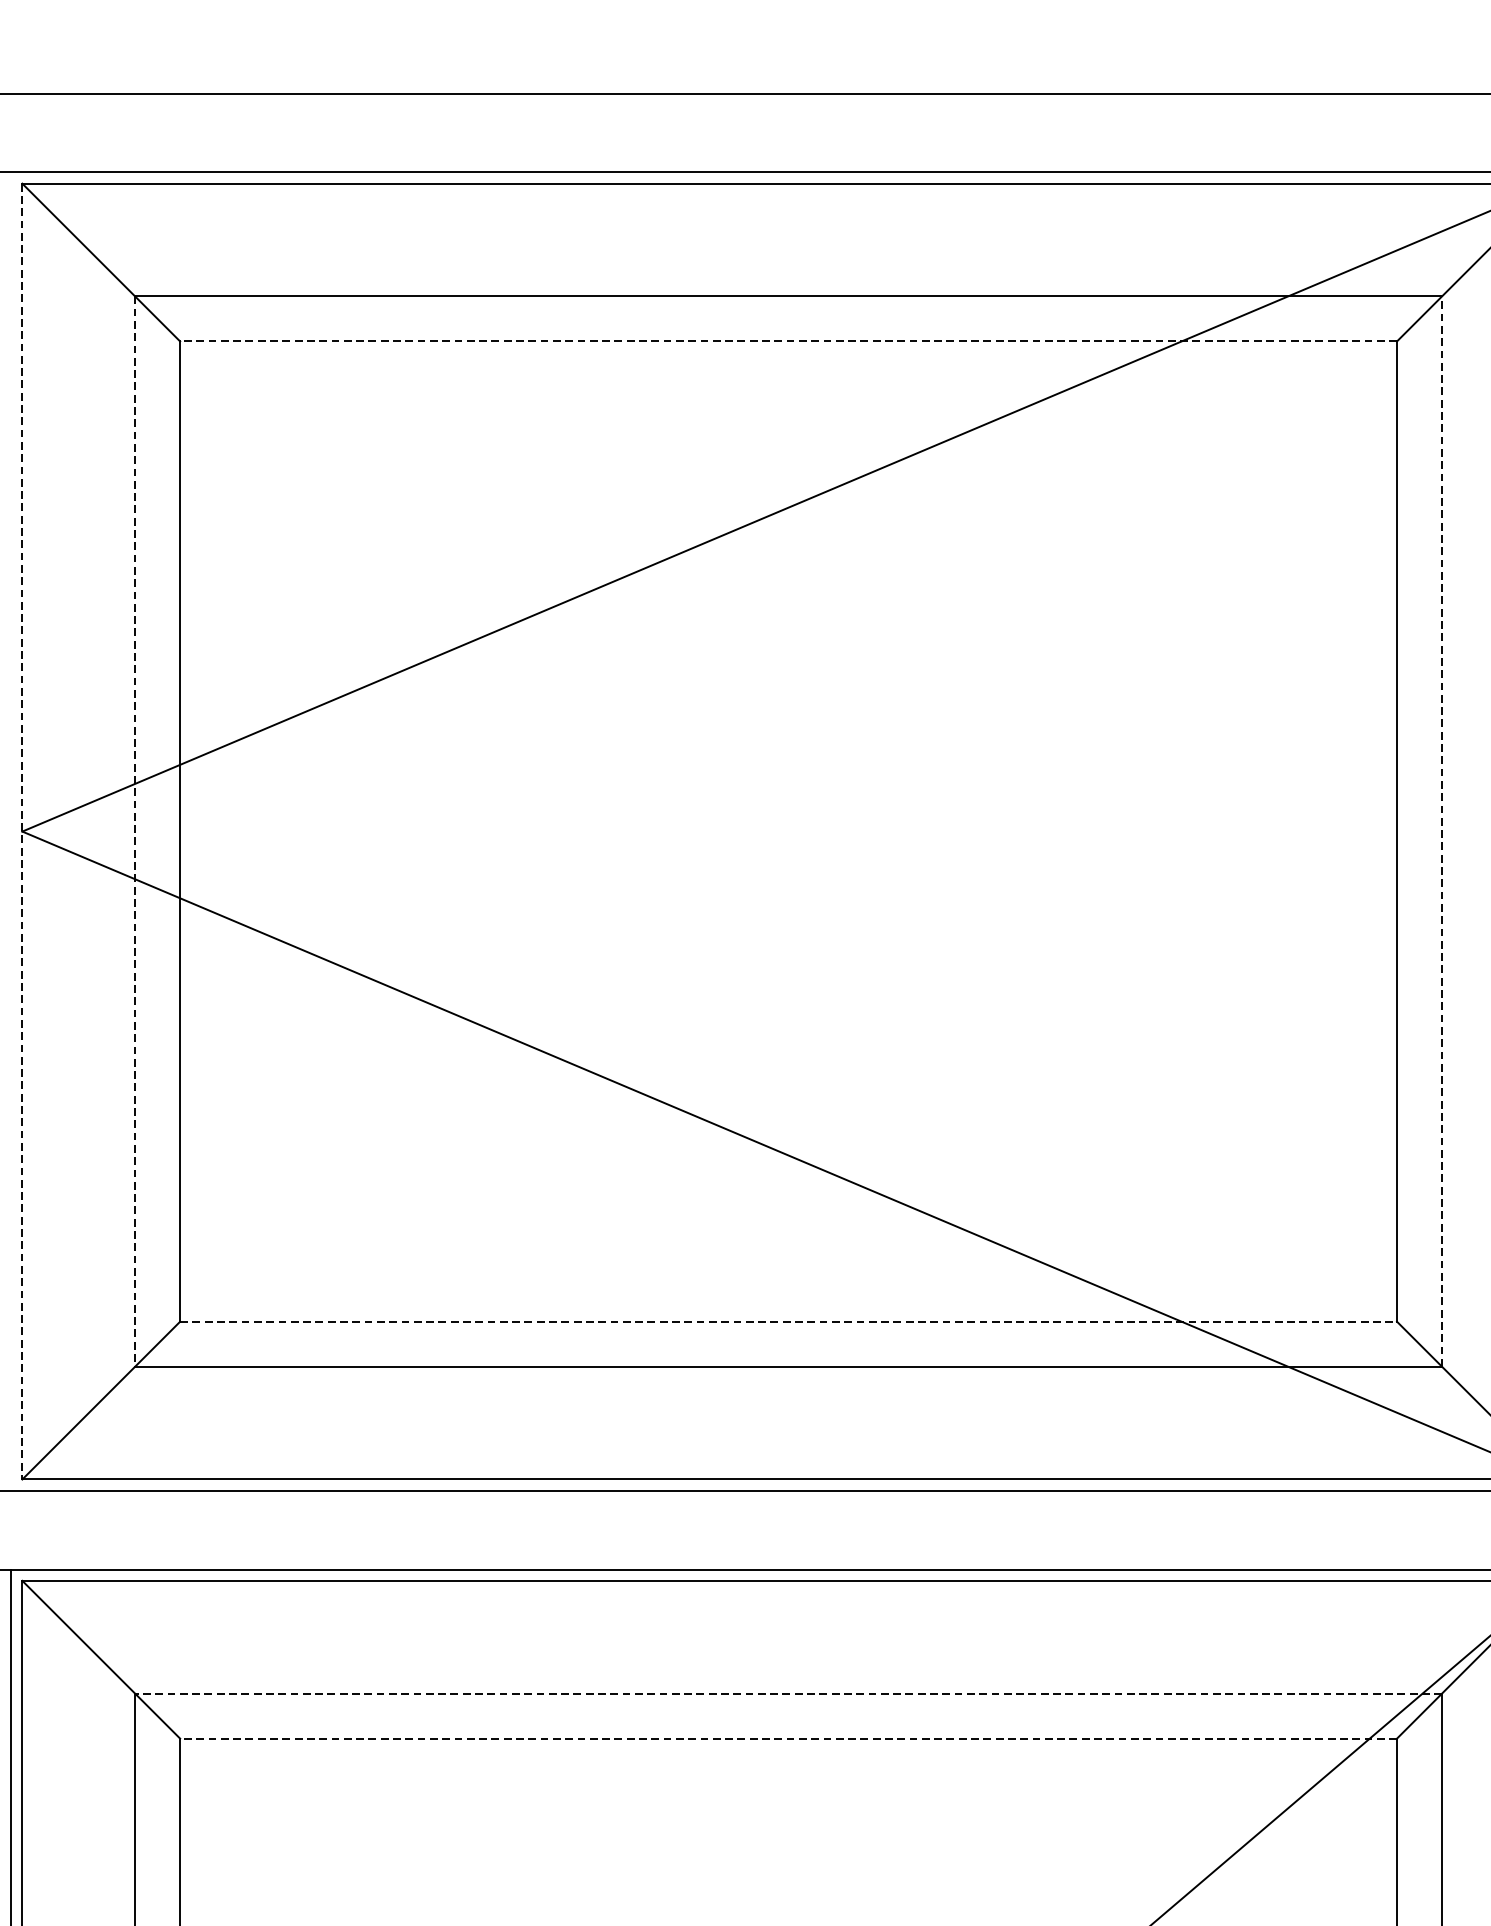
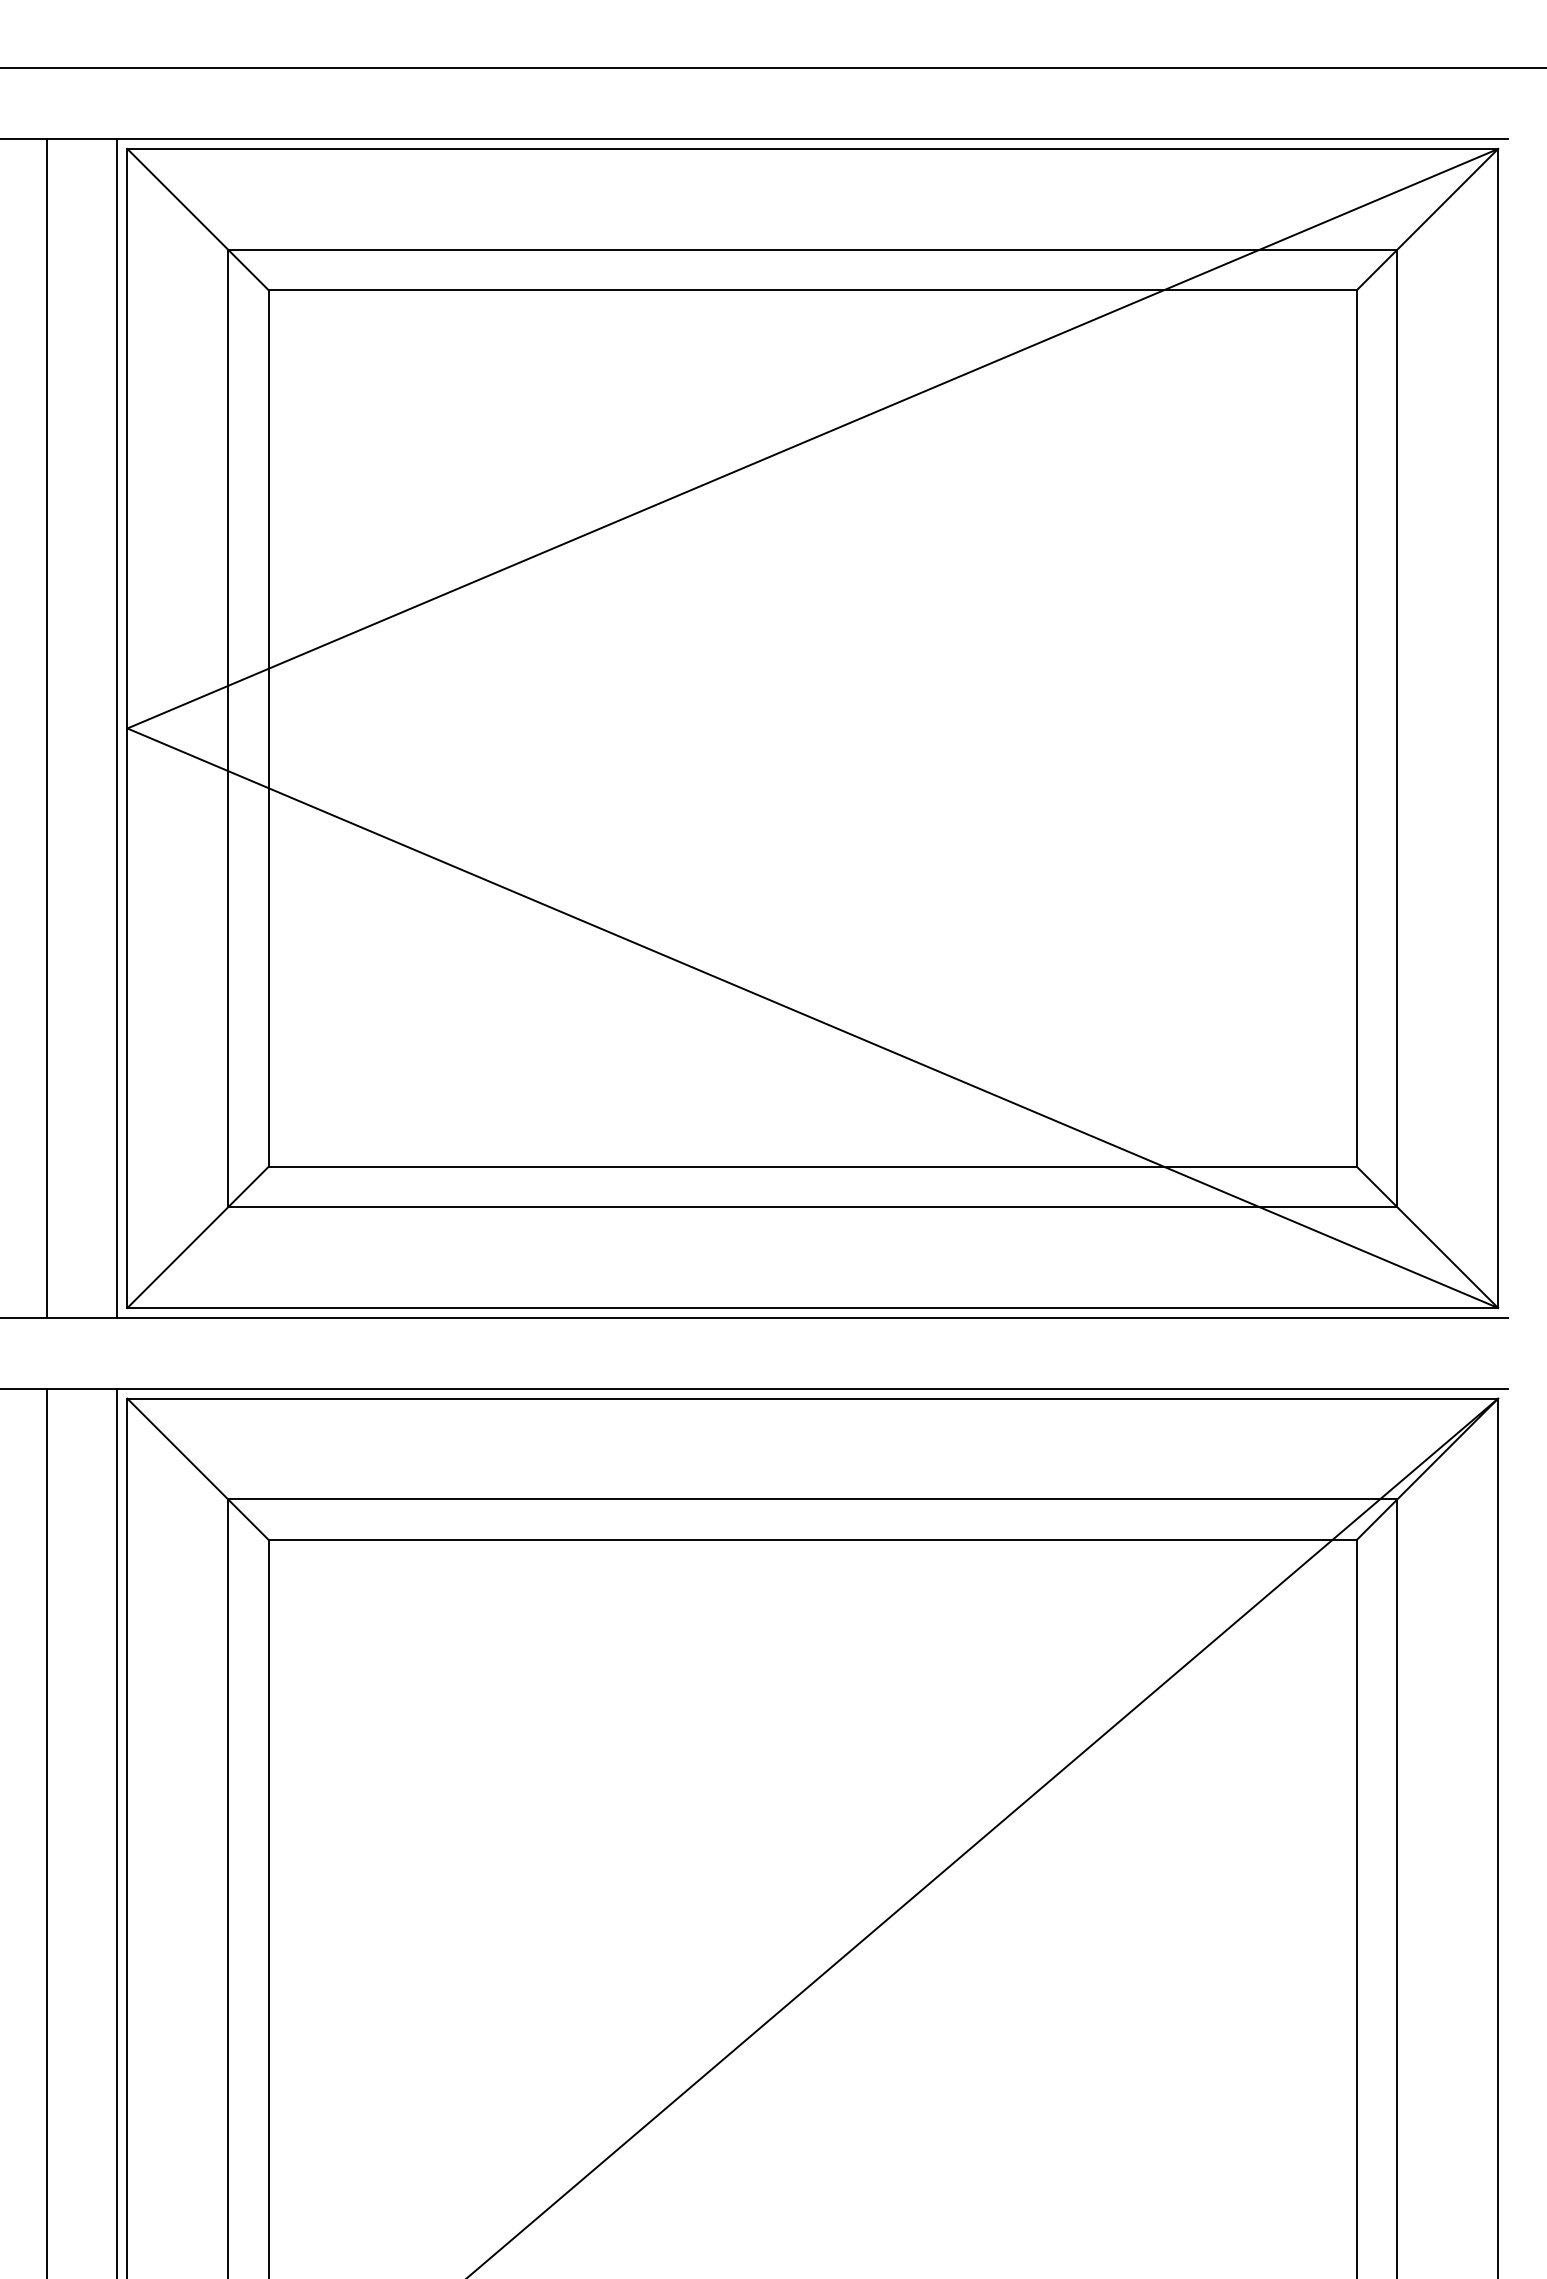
line: (788, 341) -> (812, 290), dashed -> solid
line: (11, 831) -> (117, 728), added
line: (22, 831) -> (127, 728), dashed -> solid
line: (135, 831) -> (228, 728), dashed -> solid
line: (1442, 831) -> (1397, 728), dashed -> solid
line: (789, 1321) -> (813, 1166), dashed -> solid
line: (788, 1693) -> (812, 1499), dashed -> solid
line: (788, 1738) -> (812, 1539), dashed -> solid

